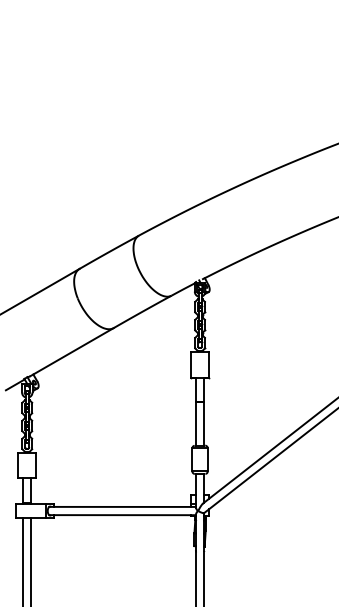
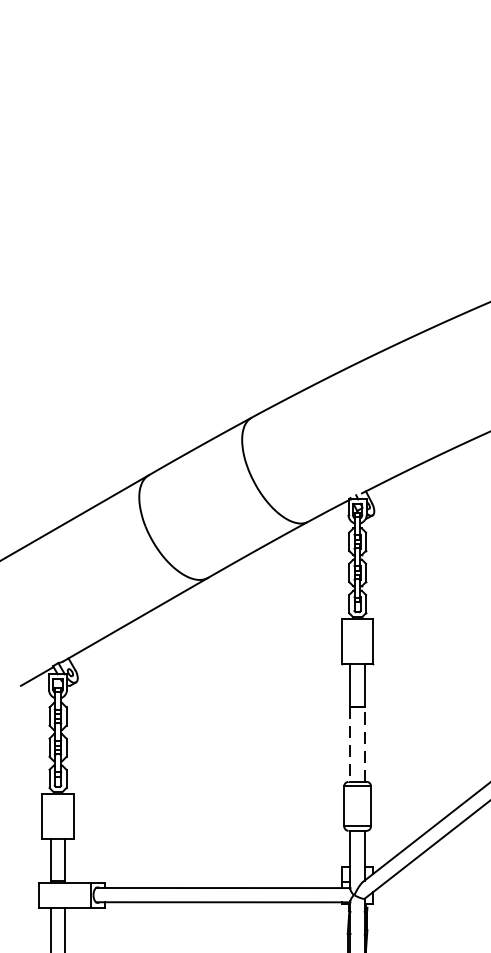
line: (195, 424) -> (349, 745), solid -> dashed
line: (204, 424) -> (365, 745), solid -> dashed

